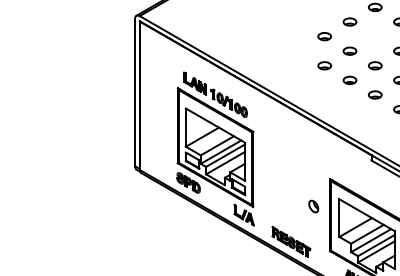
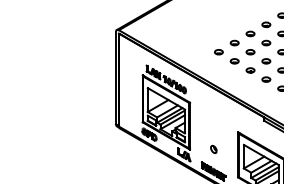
part: (375, 35) -> (266, 42), added
part: (298, 51) -> (218, 52), added
part: (313, 205) -> (213, 148), moved

